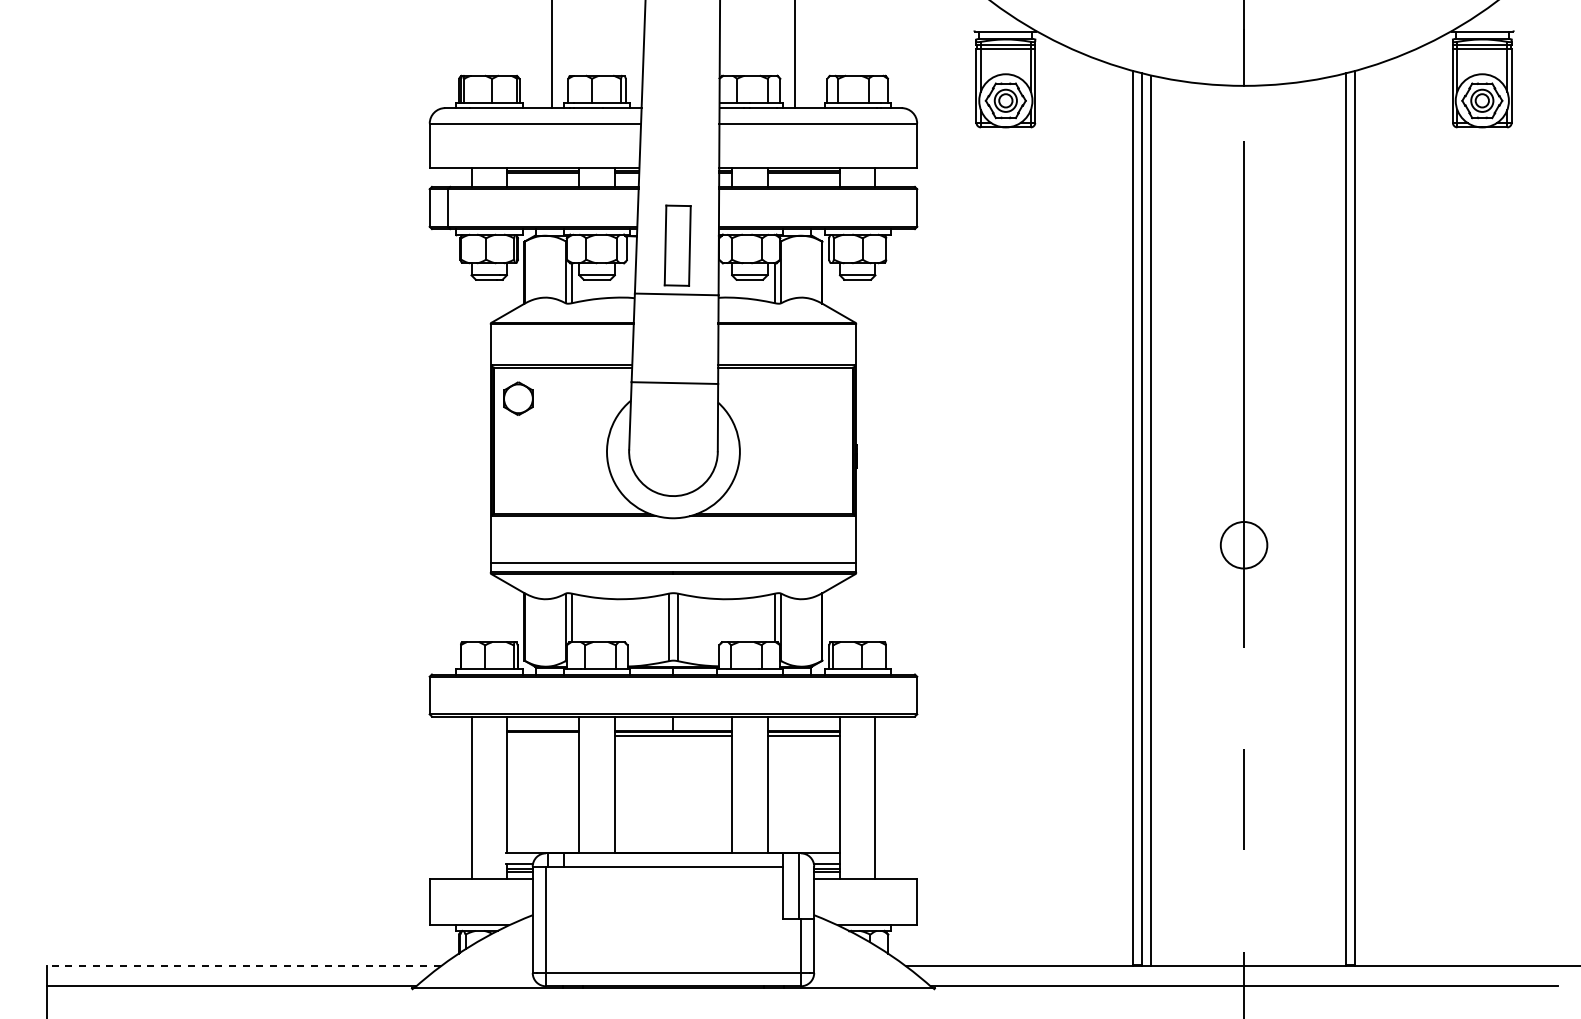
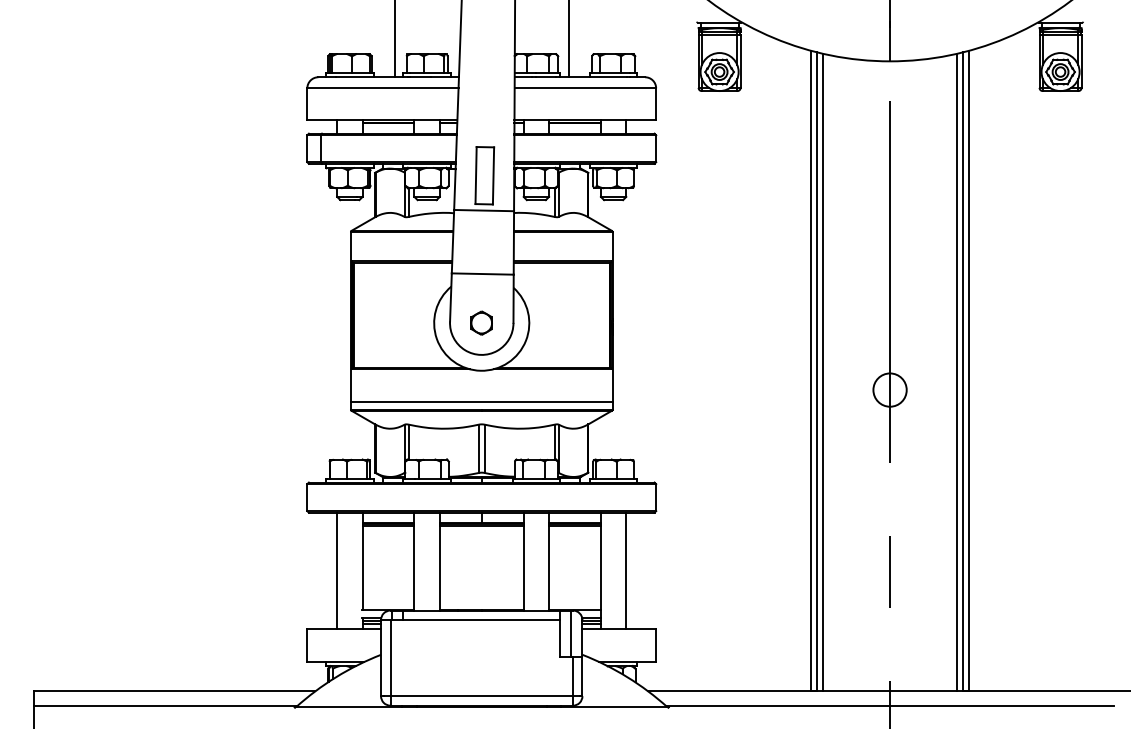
part: (518, 398) -> (481, 322), moved
line: (1337, 520) -> (956, 372), added
line: (542, 735) -> (388, 526), added
line: (244, 966) -> (174, 691), dashed -> solid

